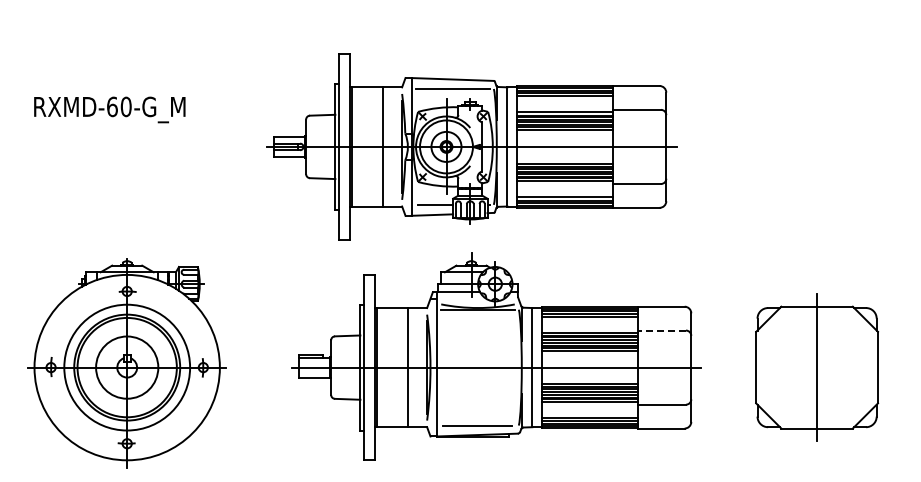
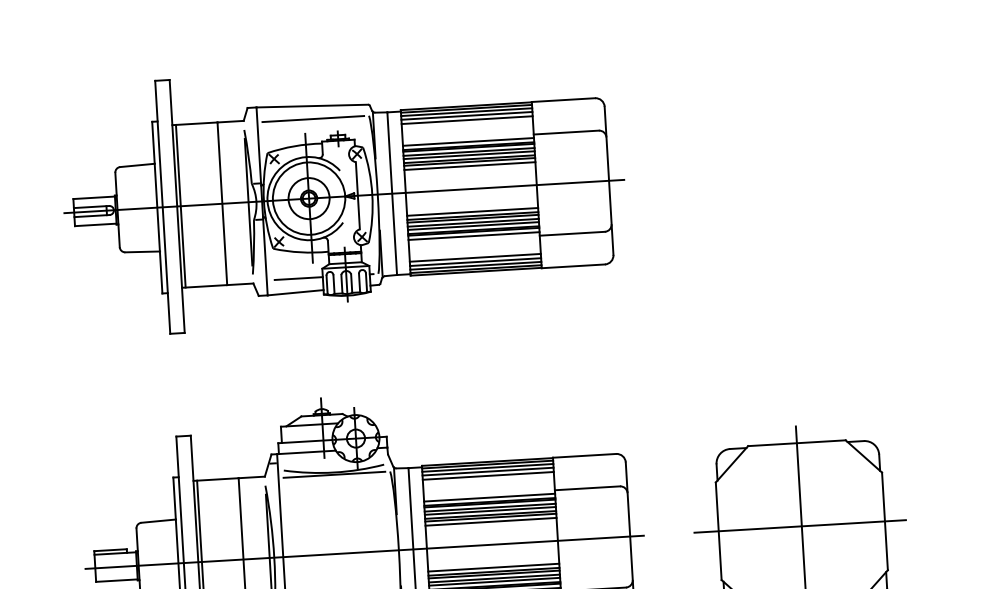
part: (471, 146) -> (343, 196), moved
line: (662, 330) -> (587, 488), dashed -> solid
line: (815, 367) -> (799, 526), added

